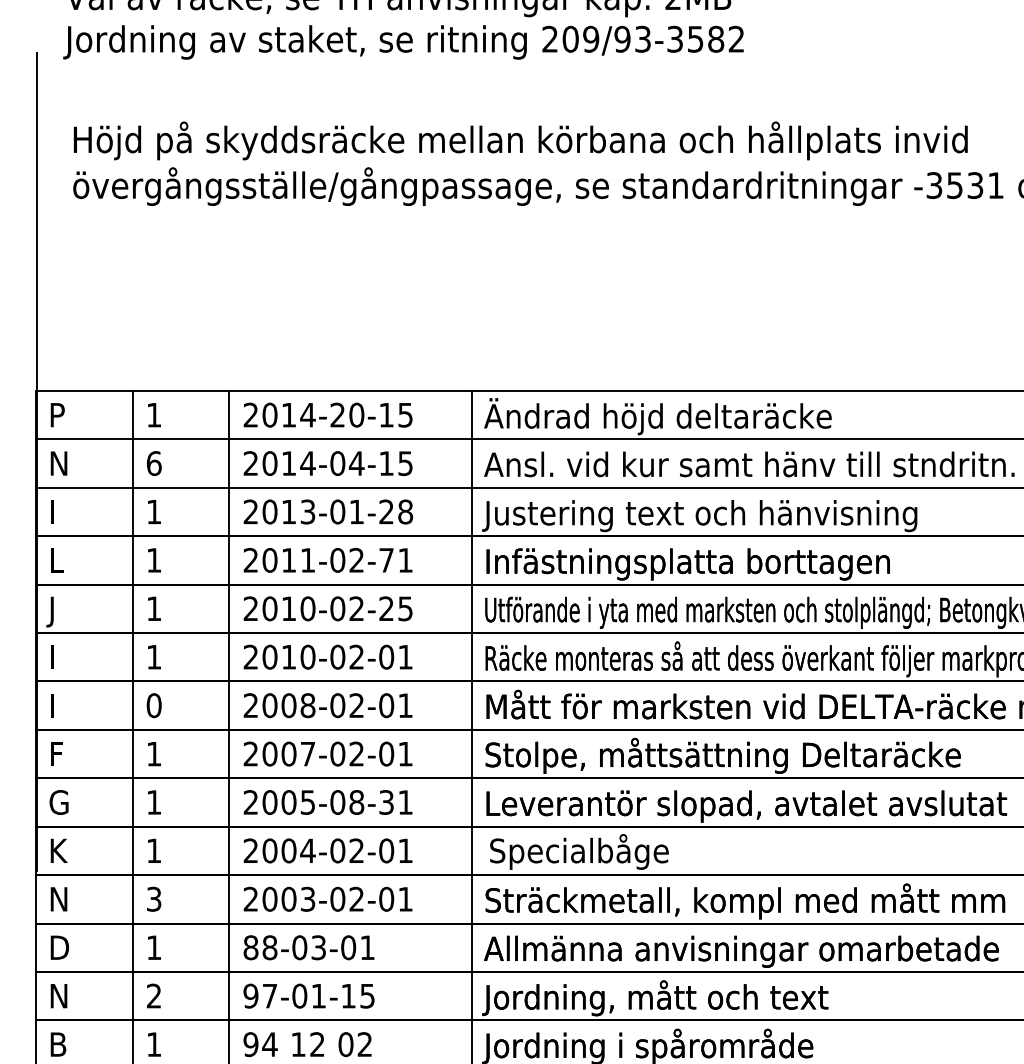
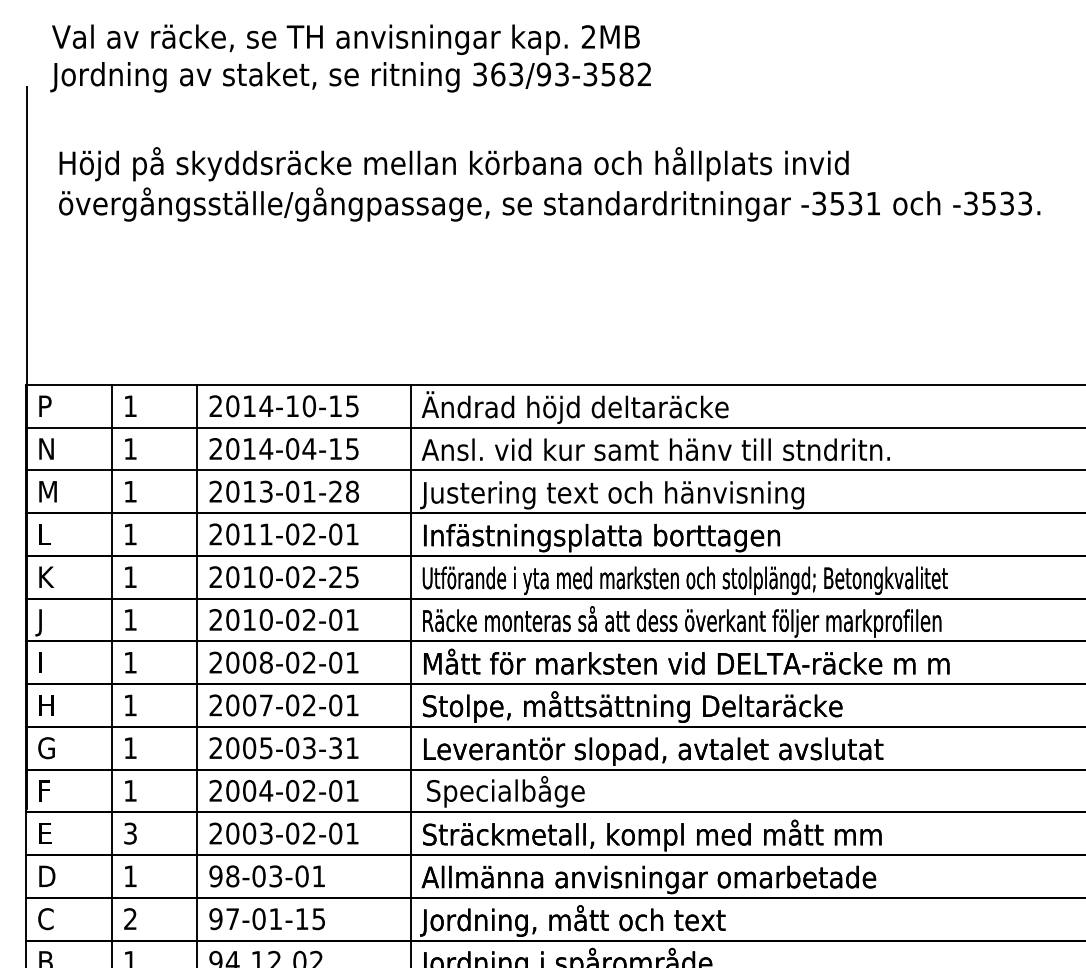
text: (571, 39) -> (498, 74), 209/93-3582 -> 363/93-3582
text: (337, 414) -> (292, 405), 2014-20-15 -> 2014-10-15
text: (154, 462) -> (130, 448), 6 -> 1
text: (60, 511) -> (47, 491), I -> M
text: (386, 560) -> (335, 534), 2011-02-71 -> 2011-02-01
text: (56, 611) -> (44, 579), J -> K
text: (49, 660) -> (38, 622), I -> J
text: (154, 705) -> (130, 662), 0 -> 1
text: (60, 754) -> (47, 705), F -> H
text: (355, 802) -> (308, 748), 2005-08-31 -> 2005-03-31
text: (58, 850) -> (46, 790), K -> F
text: (58, 899) -> (46, 833), N -> E
text: (250, 947) -> (215, 876), 88-03-01 -> 98-03-01
text: (57, 996) -> (45, 919), N -> C

